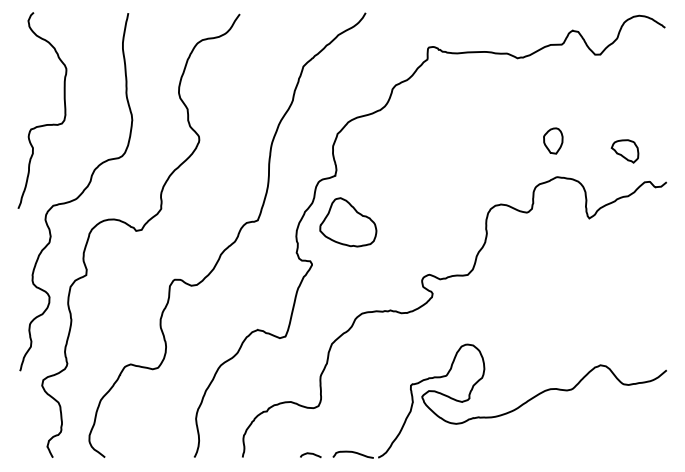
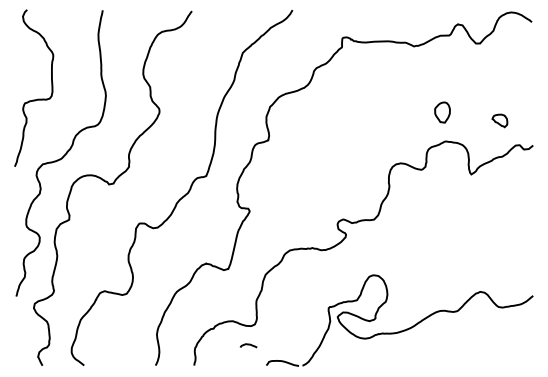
part: (624, 150) -> (499, 120), size x0.7
part: (348, 222) -> (278, 177), removed
curve: (310, 454) -> (248, 345), moved

